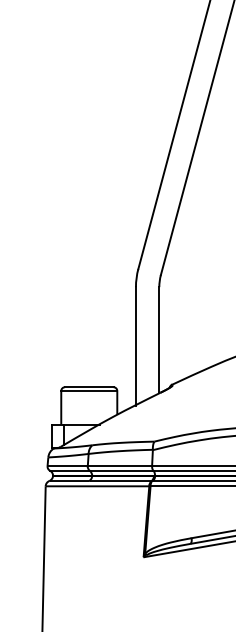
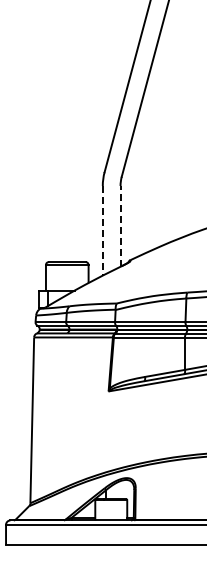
line: (159, 339) -> (120, 225), solid -> dashed
line: (135, 346) -> (102, 231), solid -> dashed

